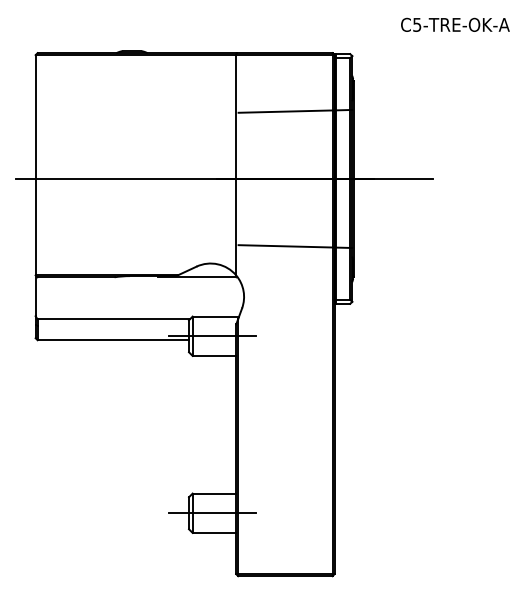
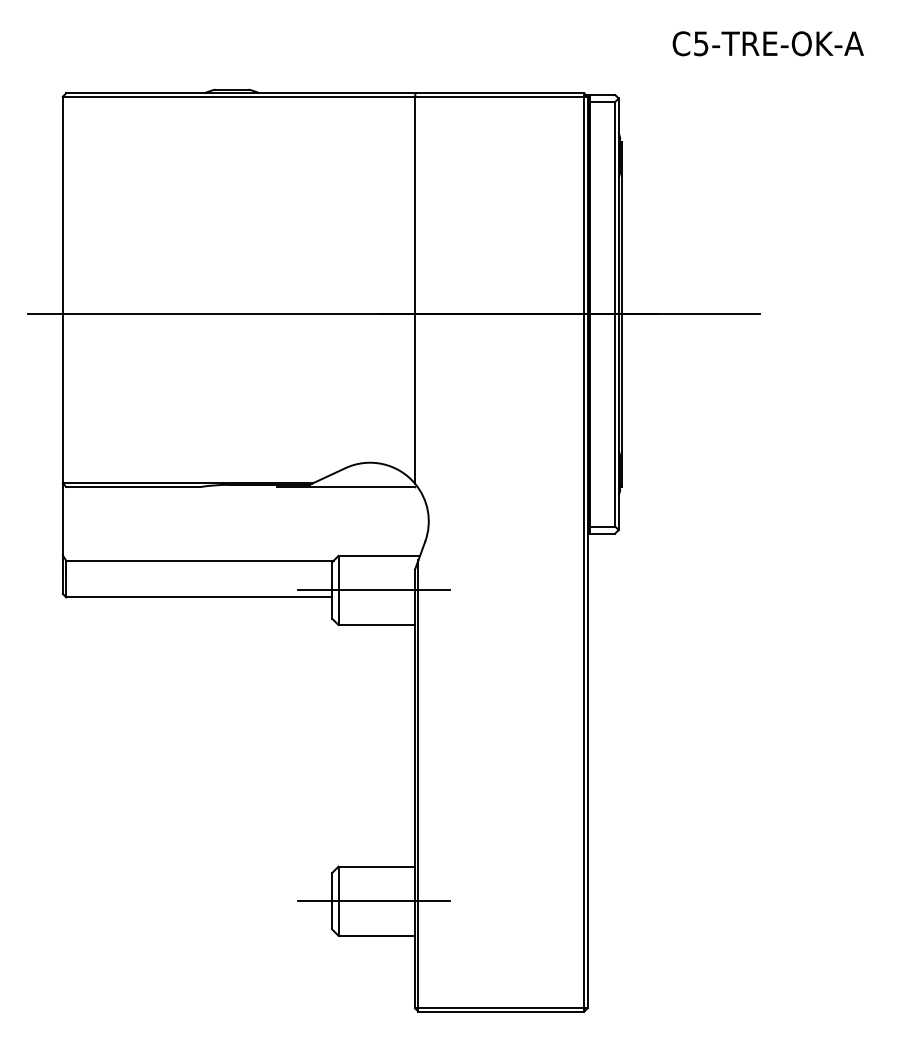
text: (455, 24) -> (768, 43), moved
line: (295, 110) -> (519, 194), removed
line: (295, 246) -> (519, 432), removed

